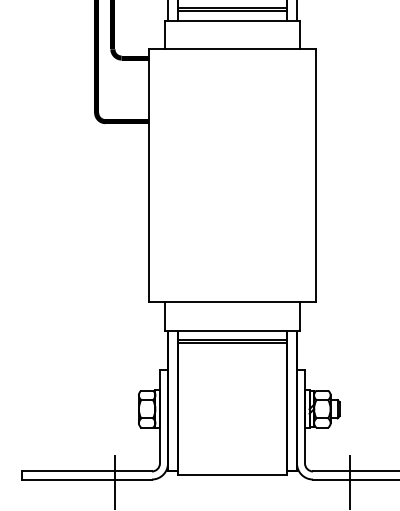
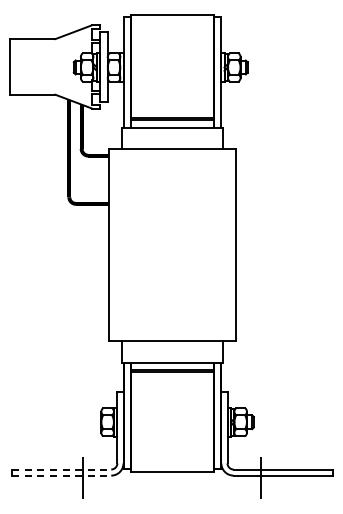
line: (87, 471) -> (62, 469), solid -> dashed
line: (87, 479) -> (62, 475), solid -> dashed

